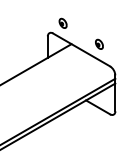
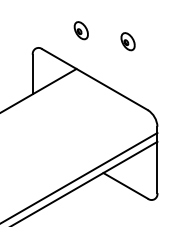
part: (62, 22) -> (80, 28), moved
part: (99, 43) -> (128, 40), moved

